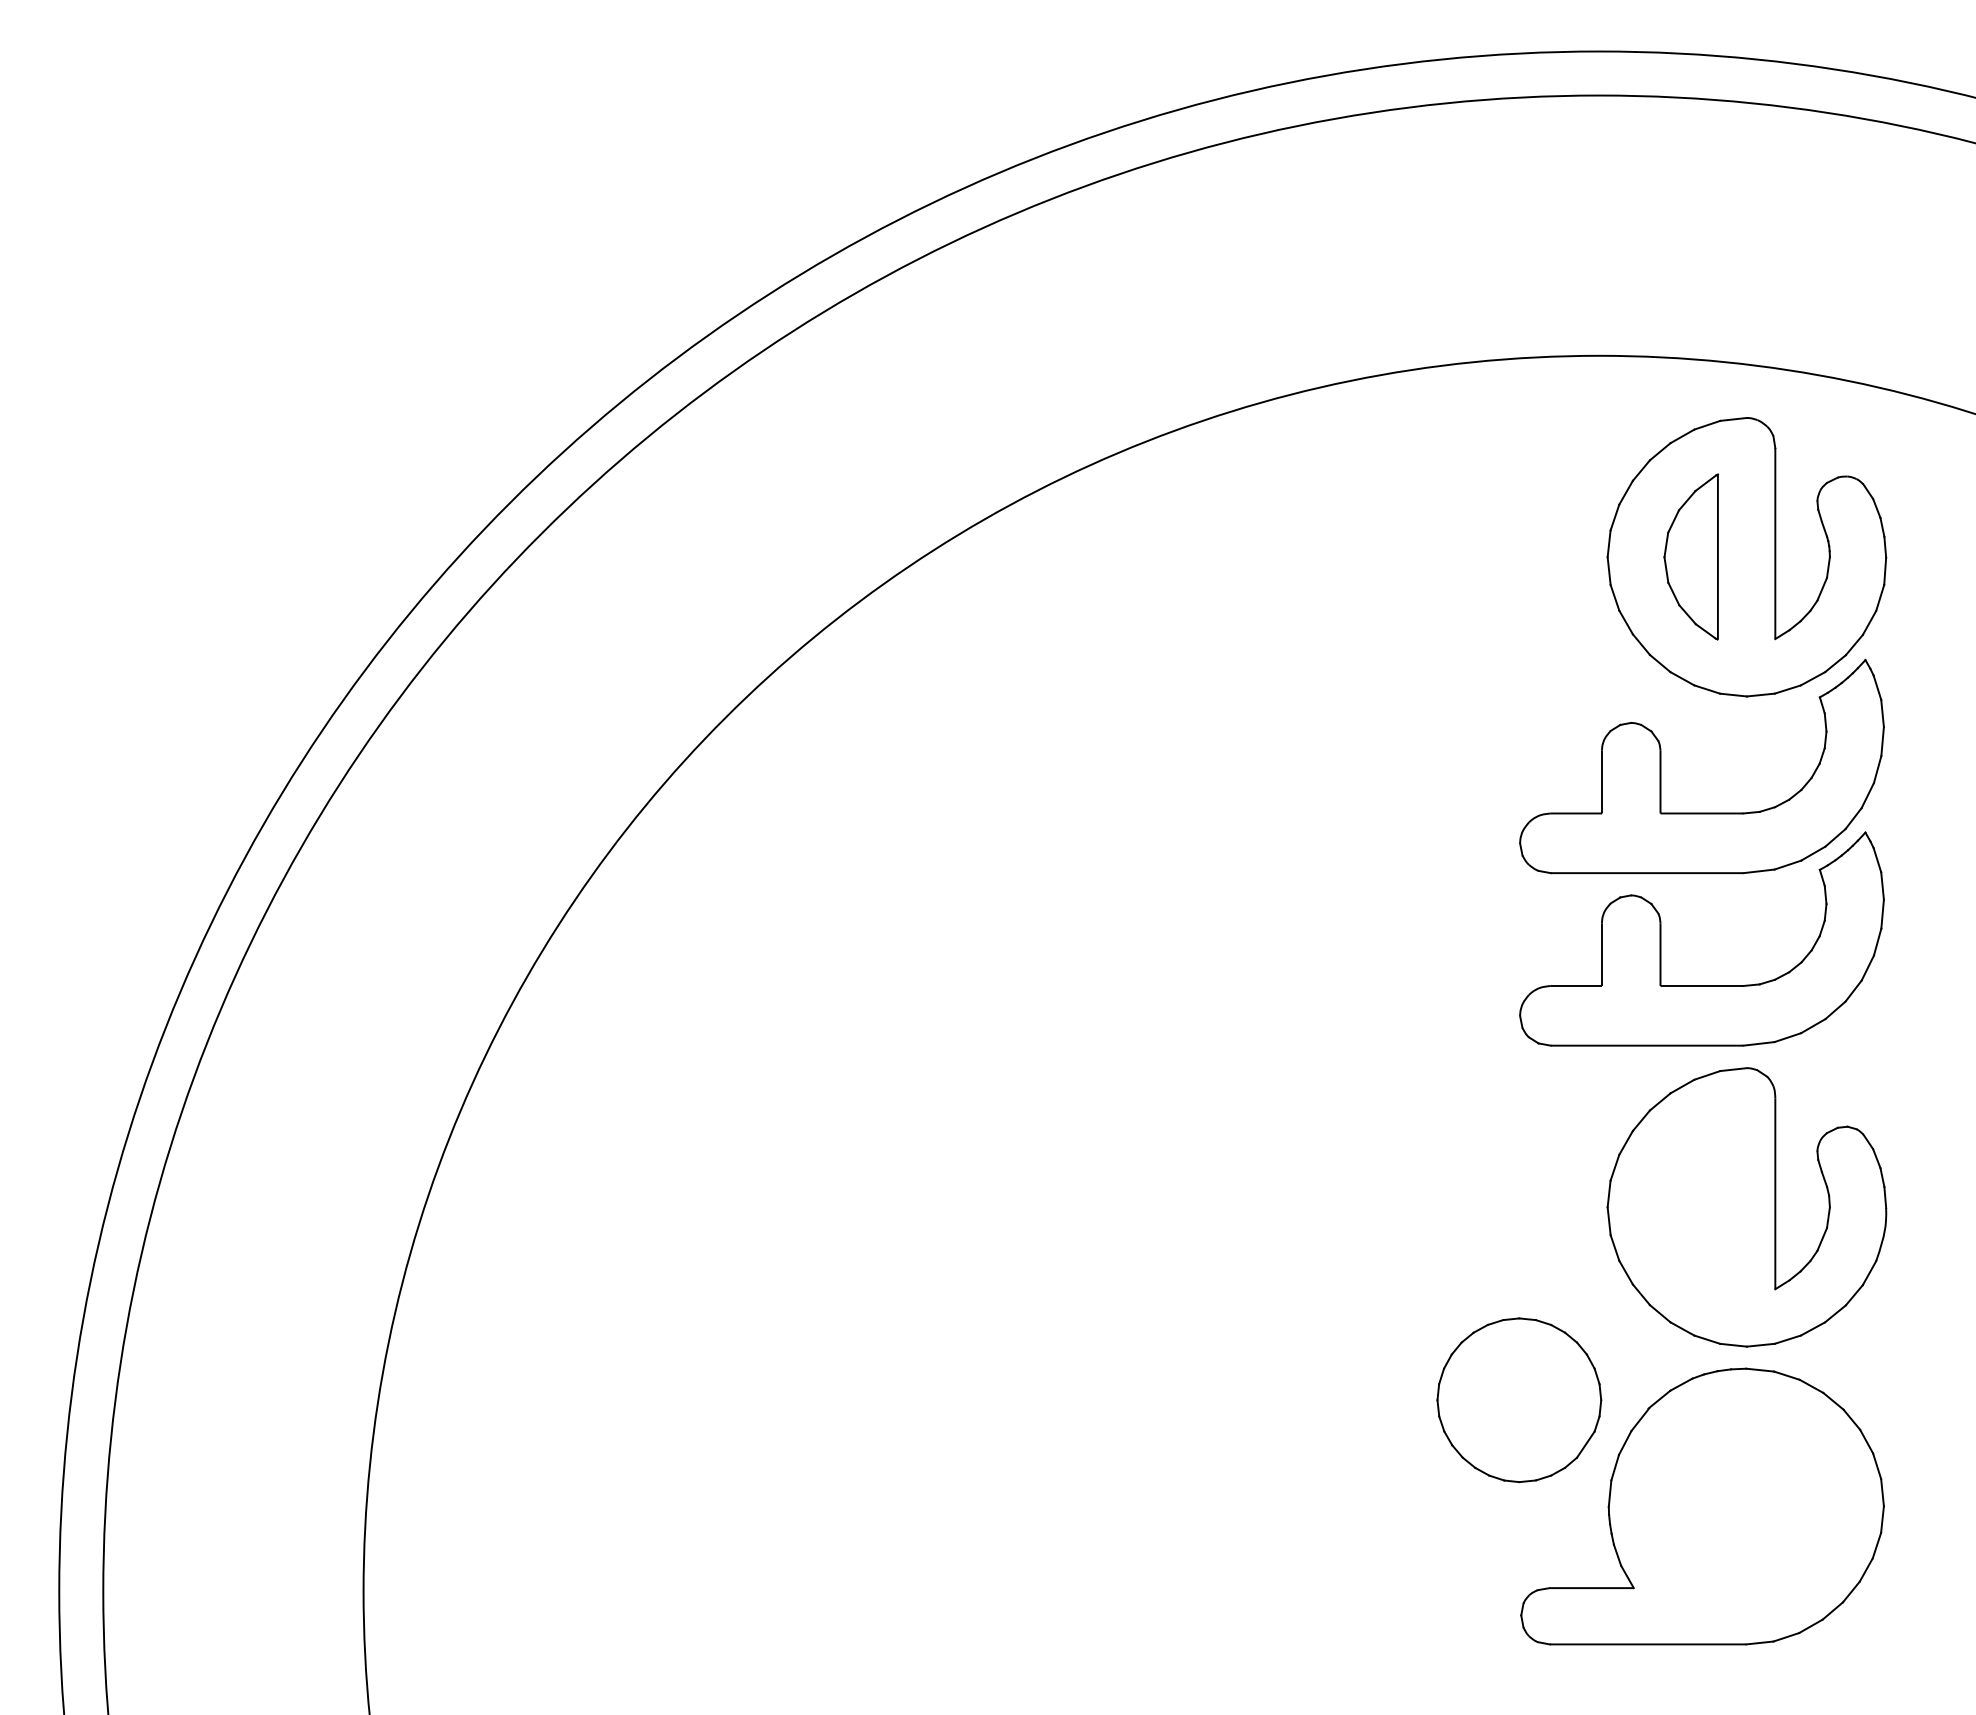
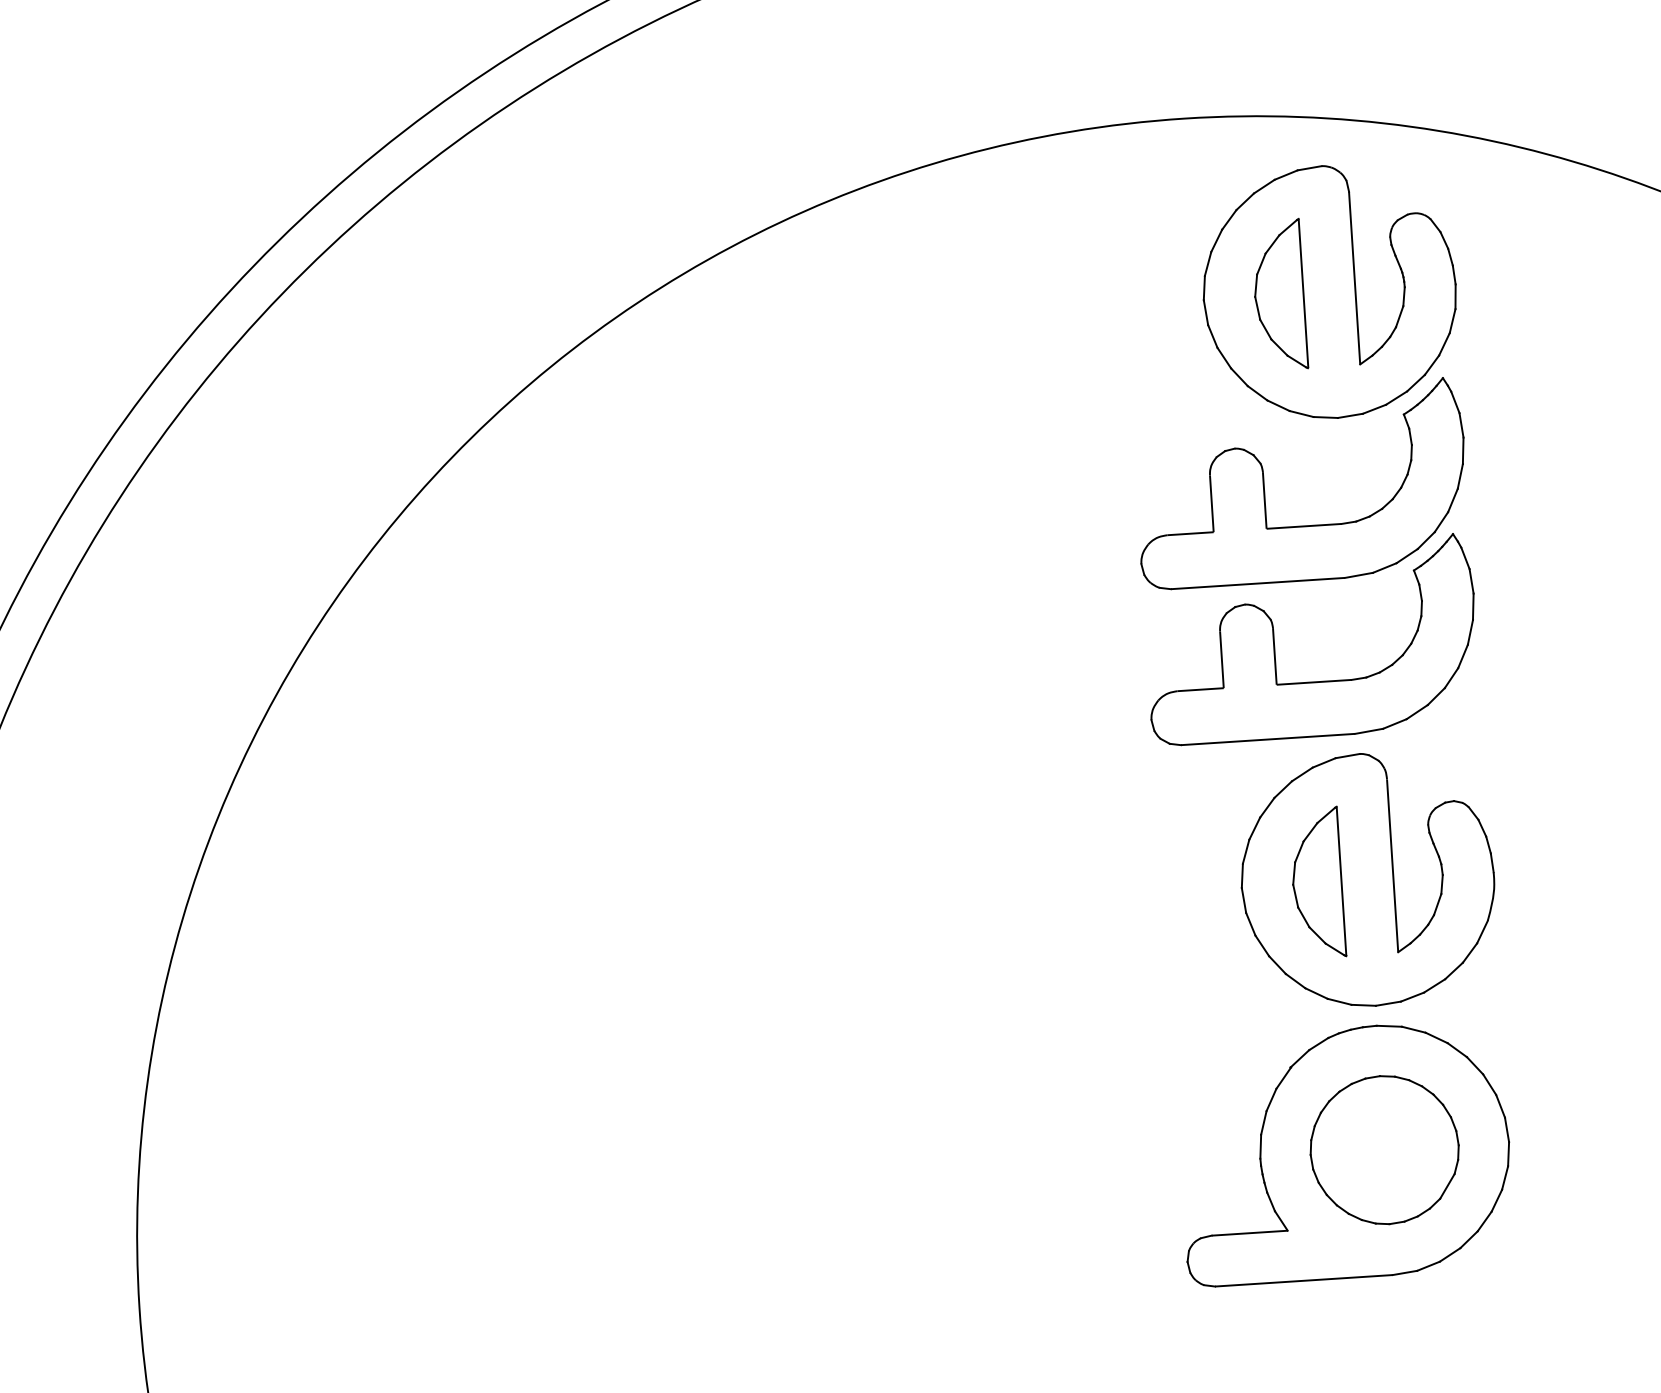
part: (1690, 1206) -> (1316, 882), added
part: (1519, 1400) -> (1384, 1150), moved

